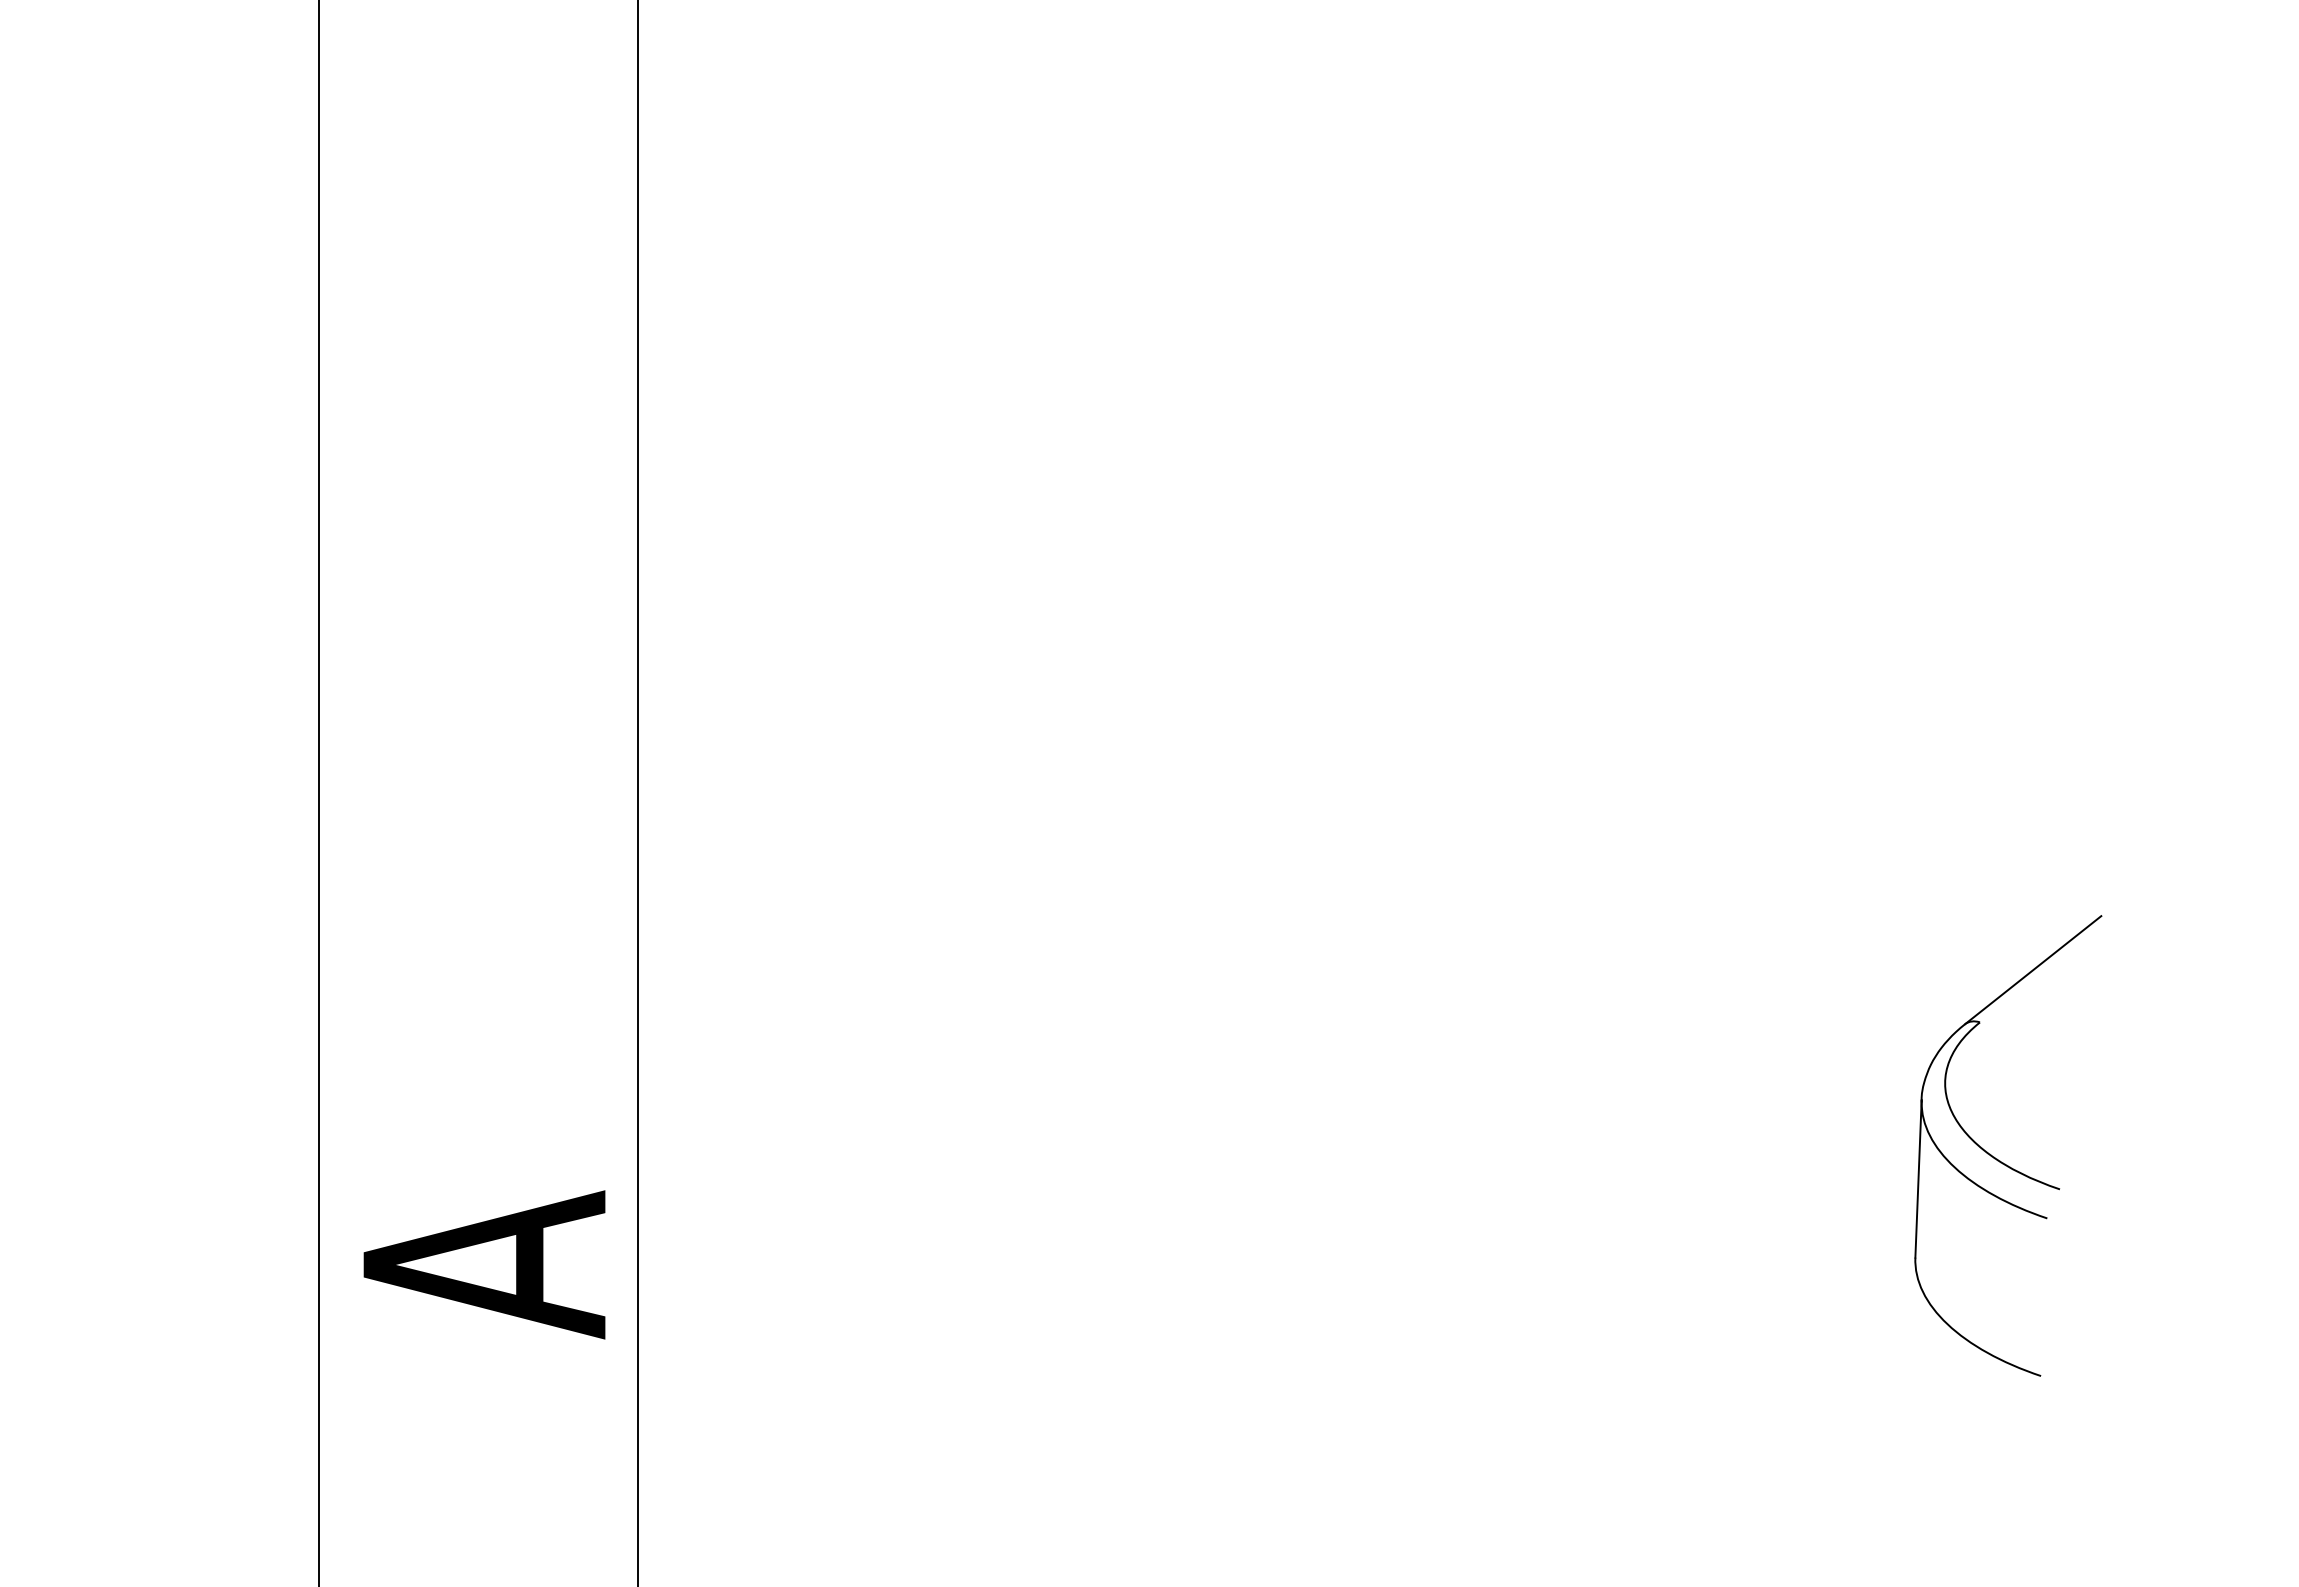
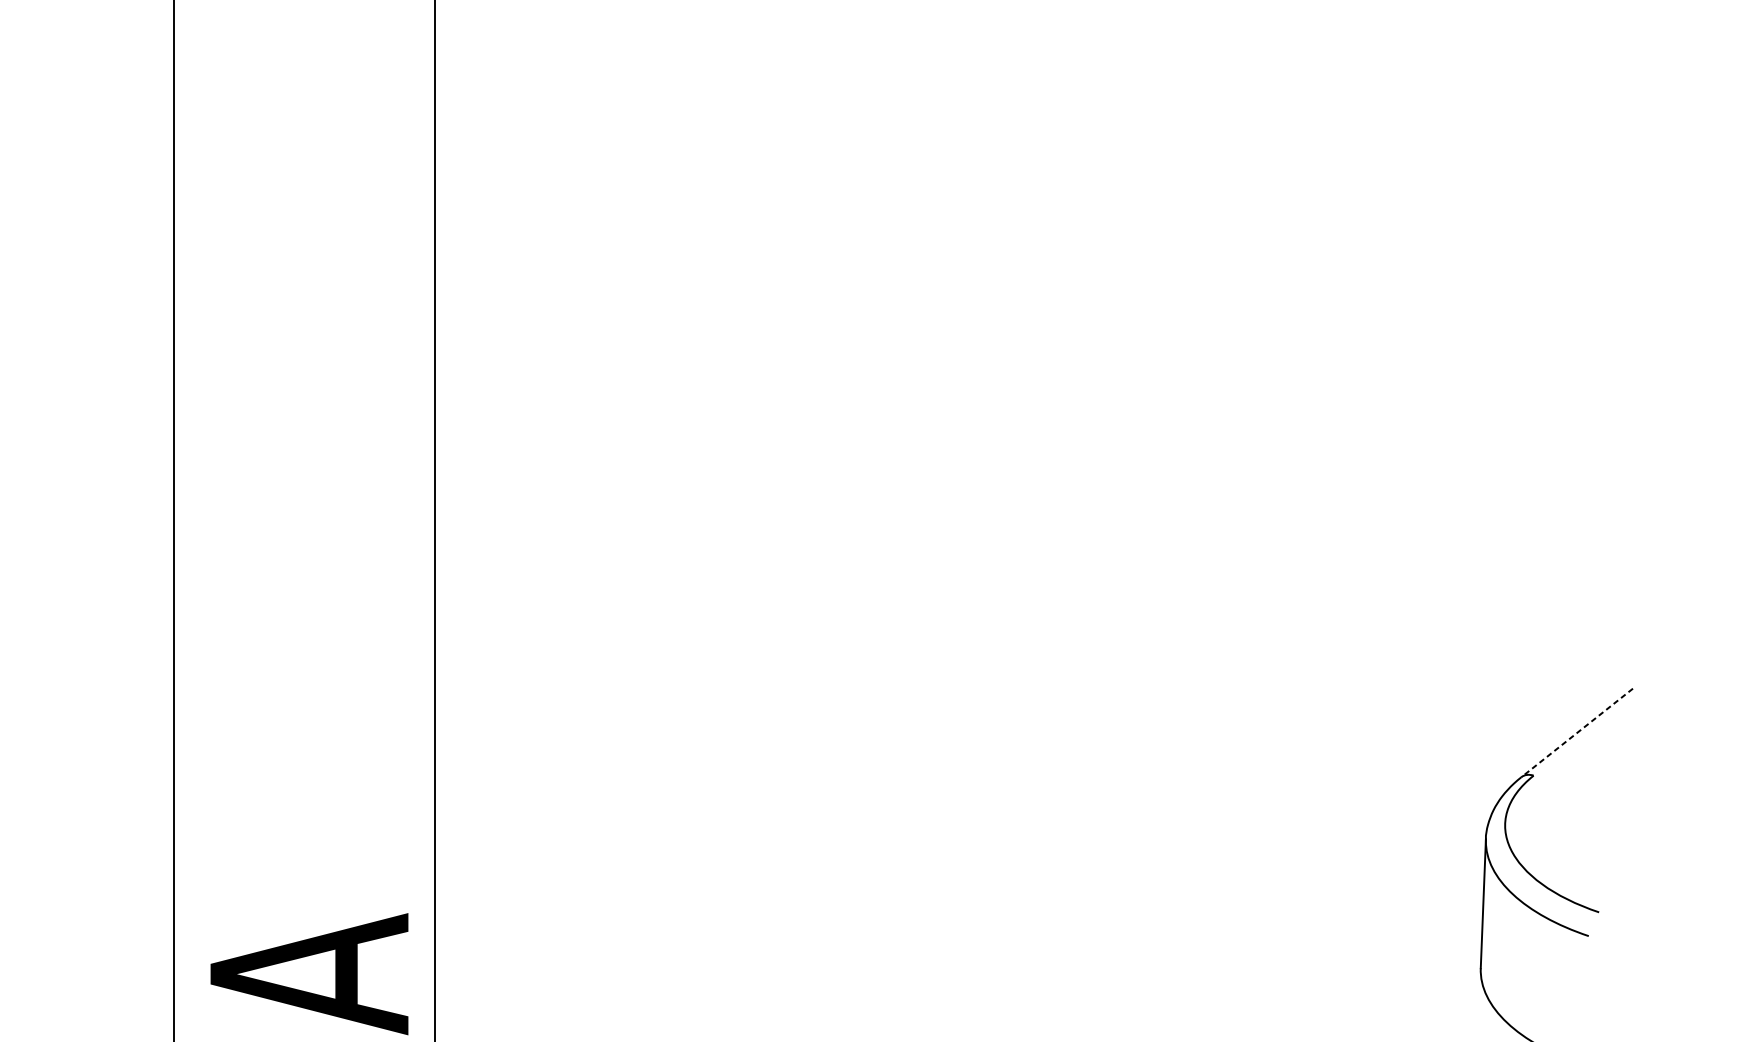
line: (2033, 970) -> (1577, 733), solid -> dashed

